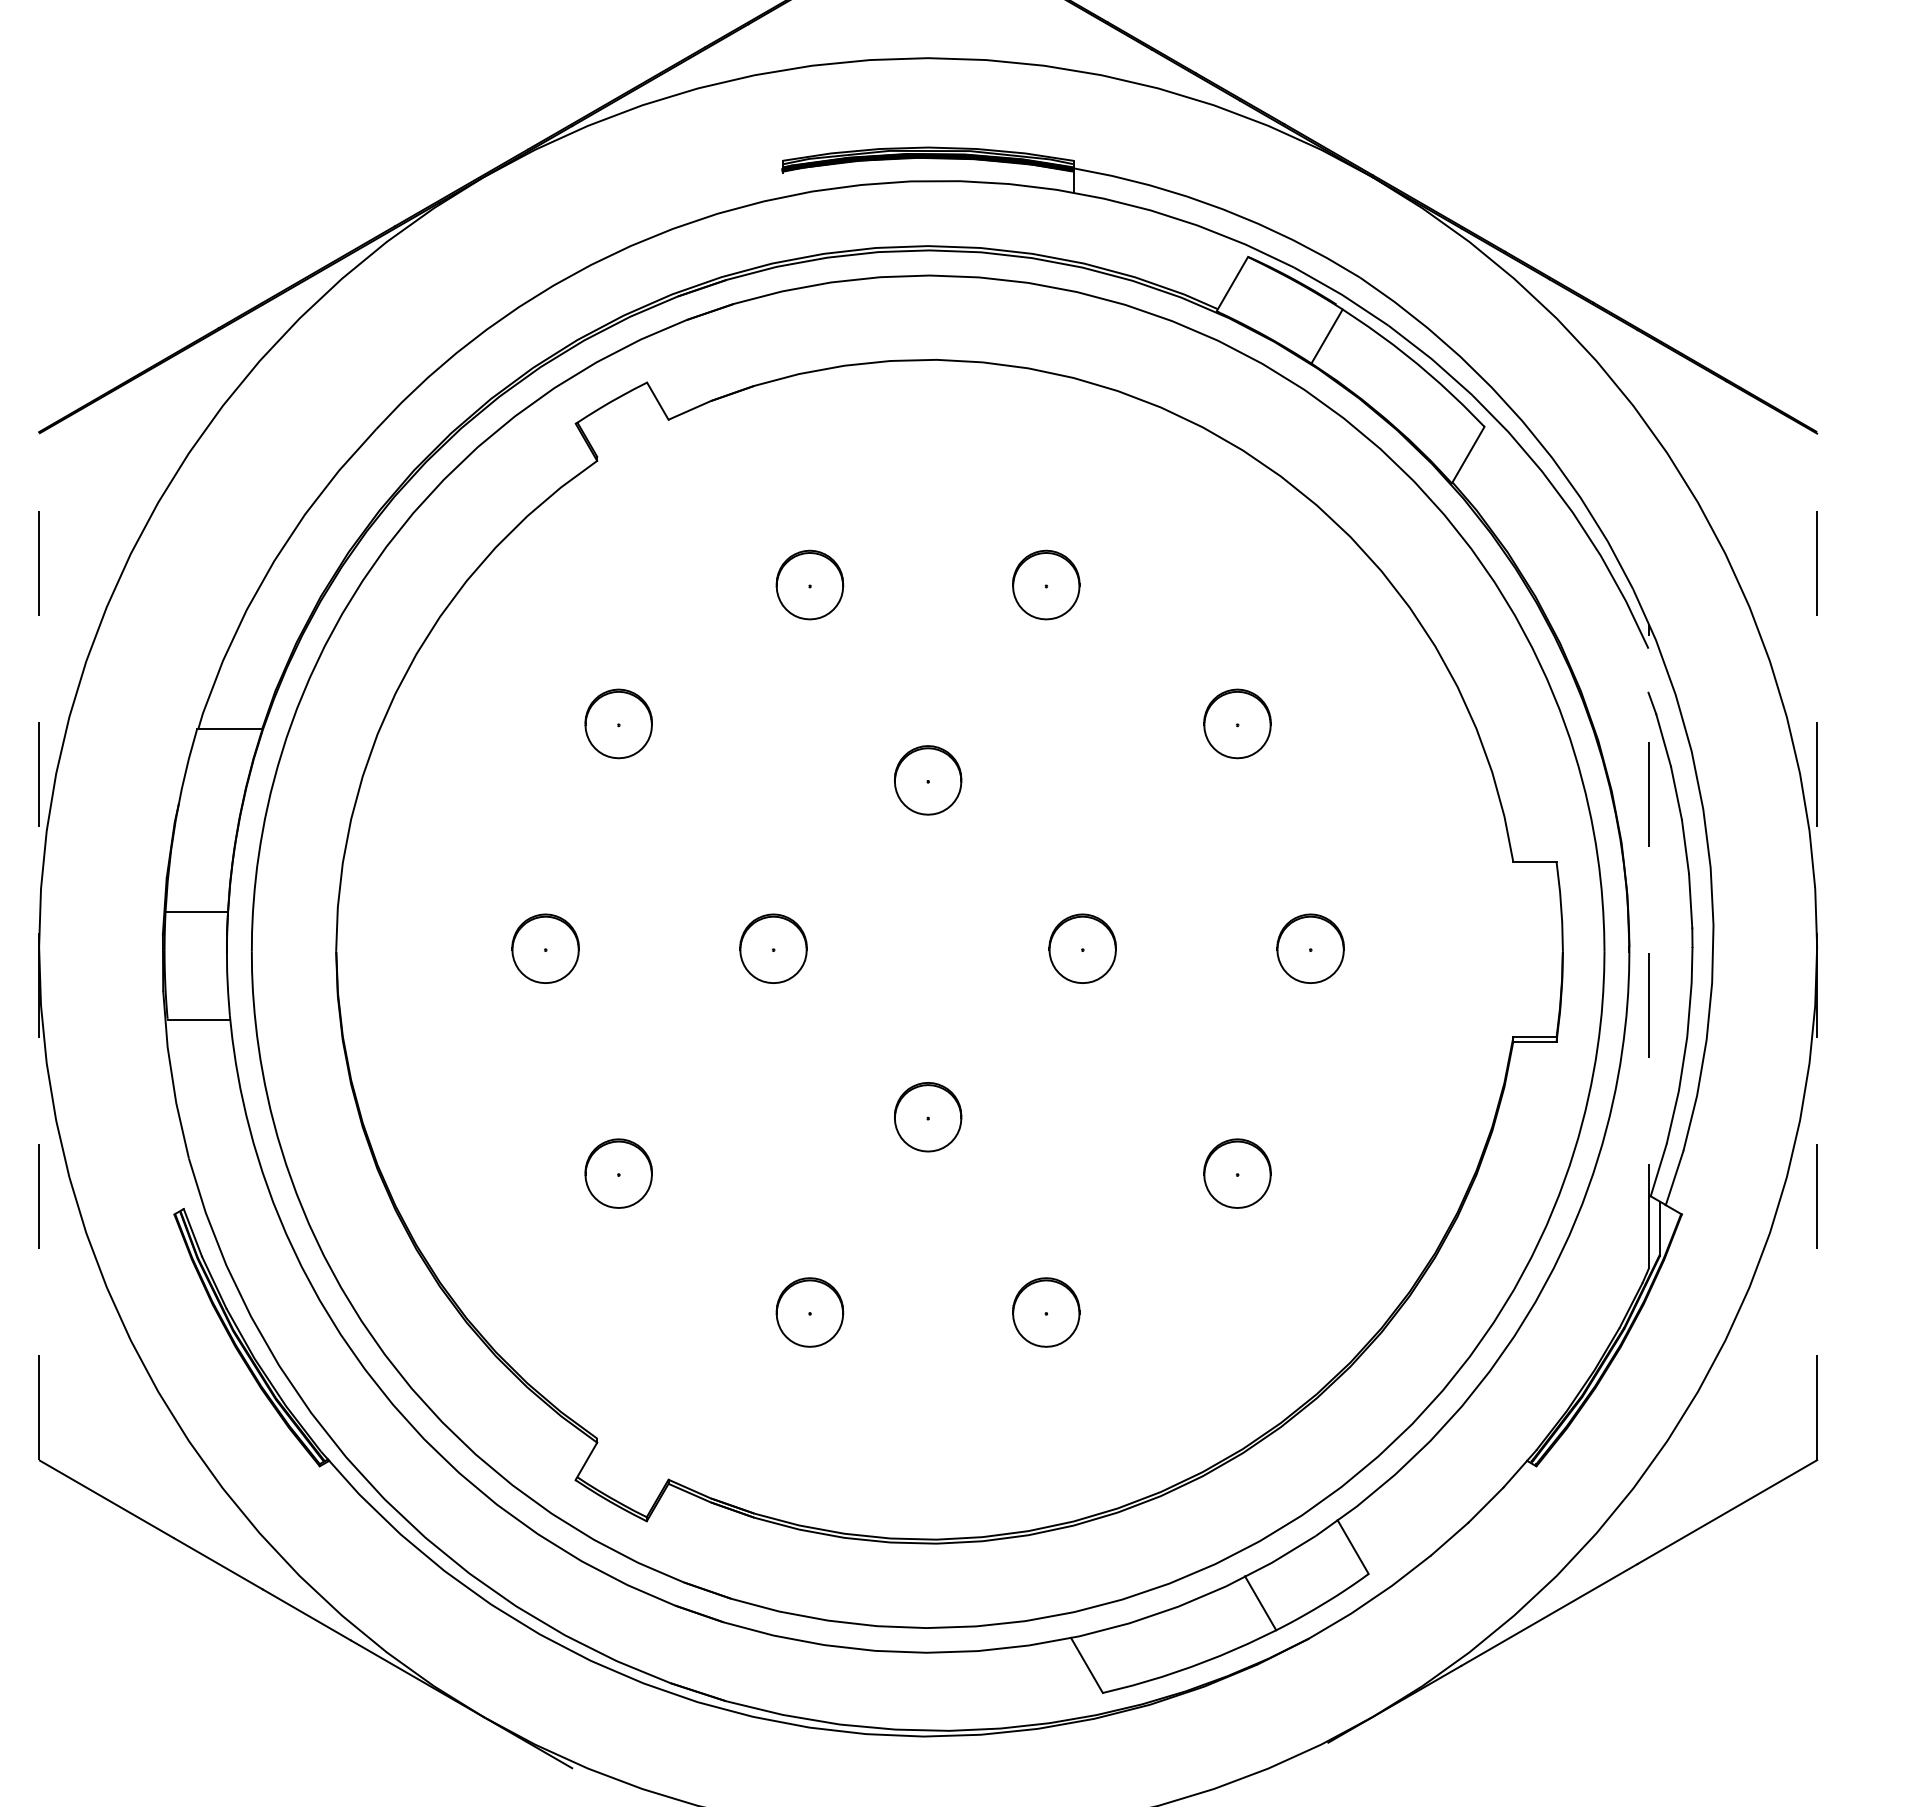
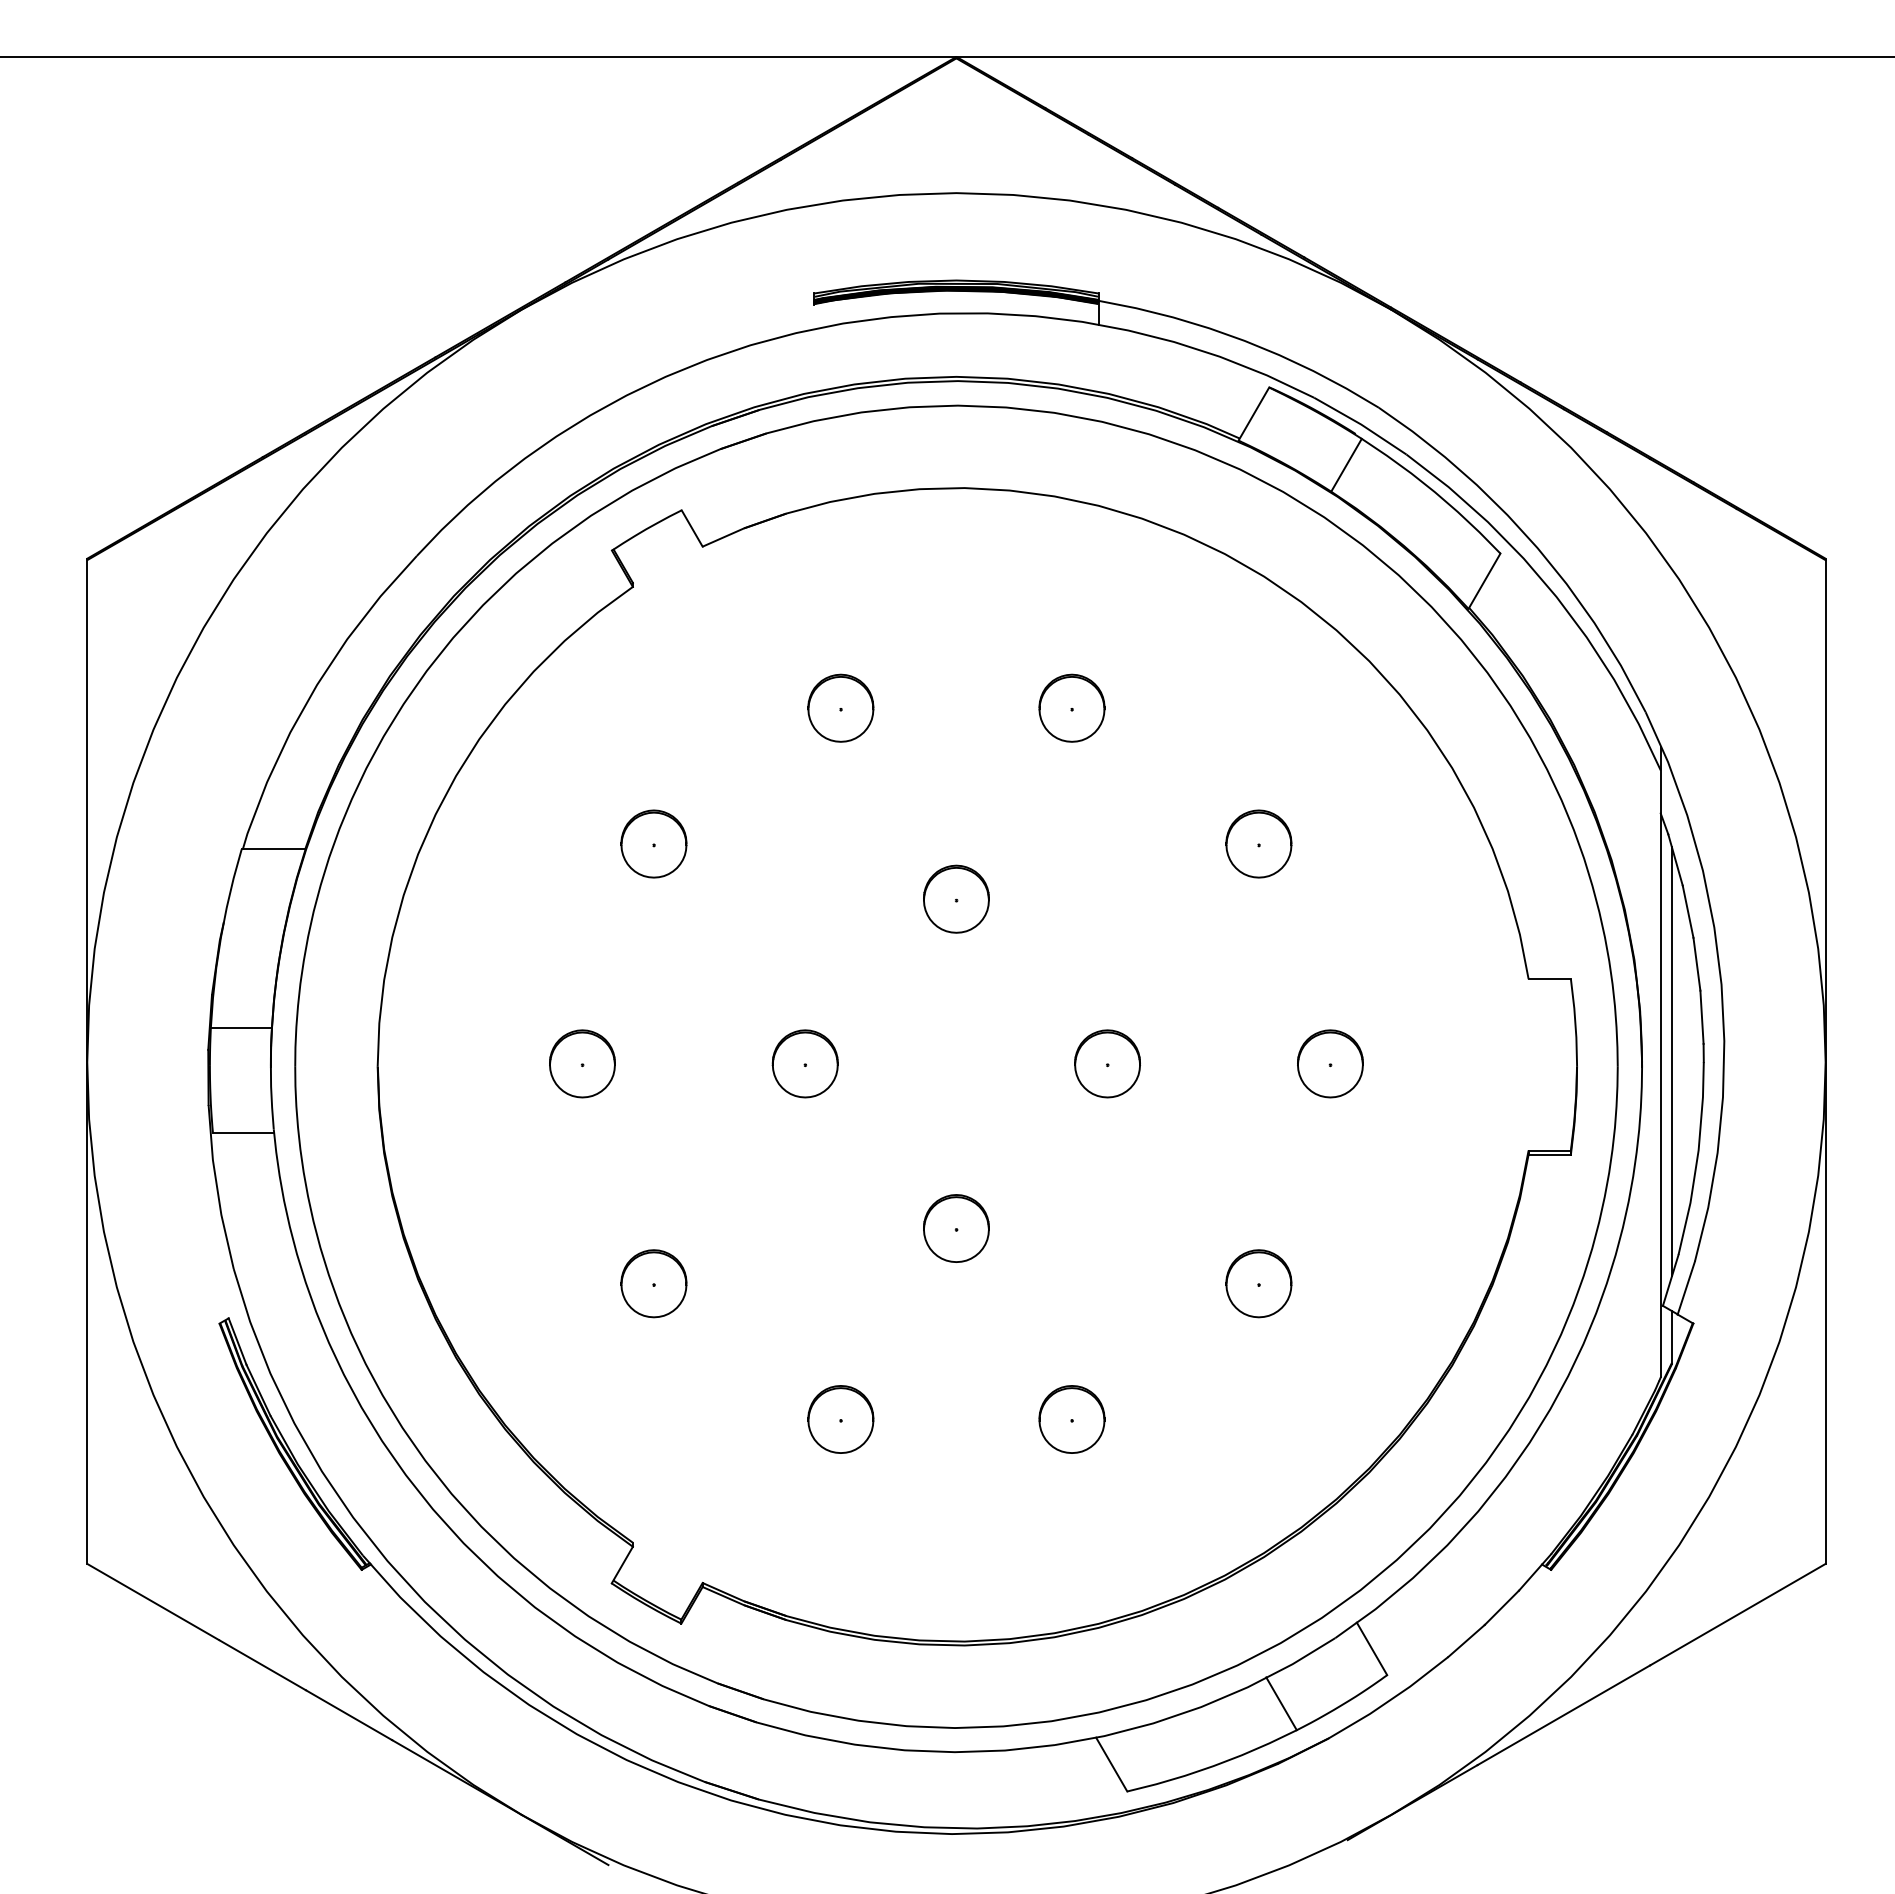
line: (39, 946) -> (87, 1061), dashed -> solid
line: (1648, 946) -> (1660, 1061), dashed -> solid
line: (1659, 946) -> (1671, 1061), added
line: (1816, 946) -> (1825, 1061), dashed -> solid

